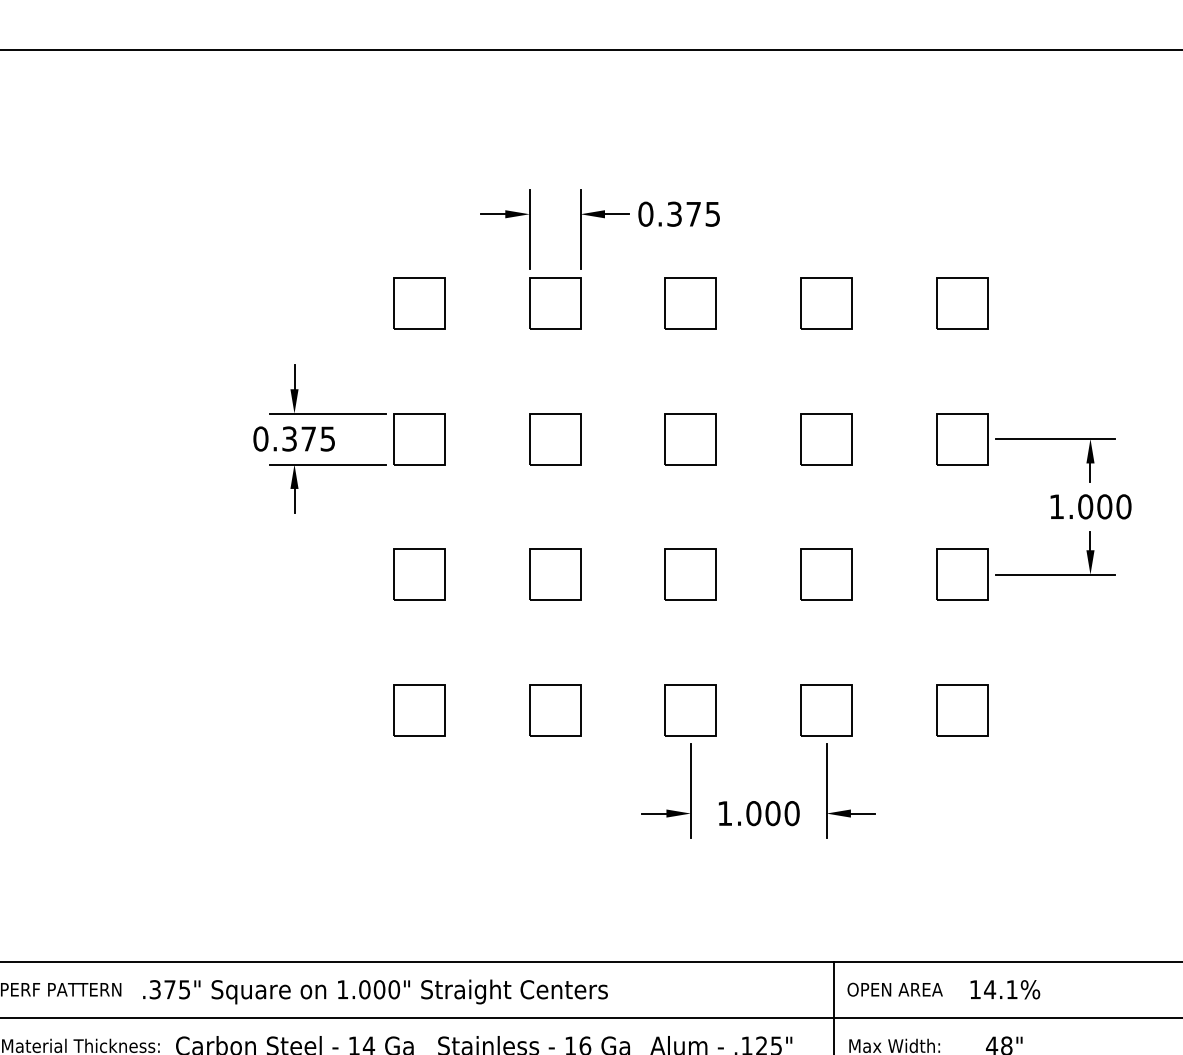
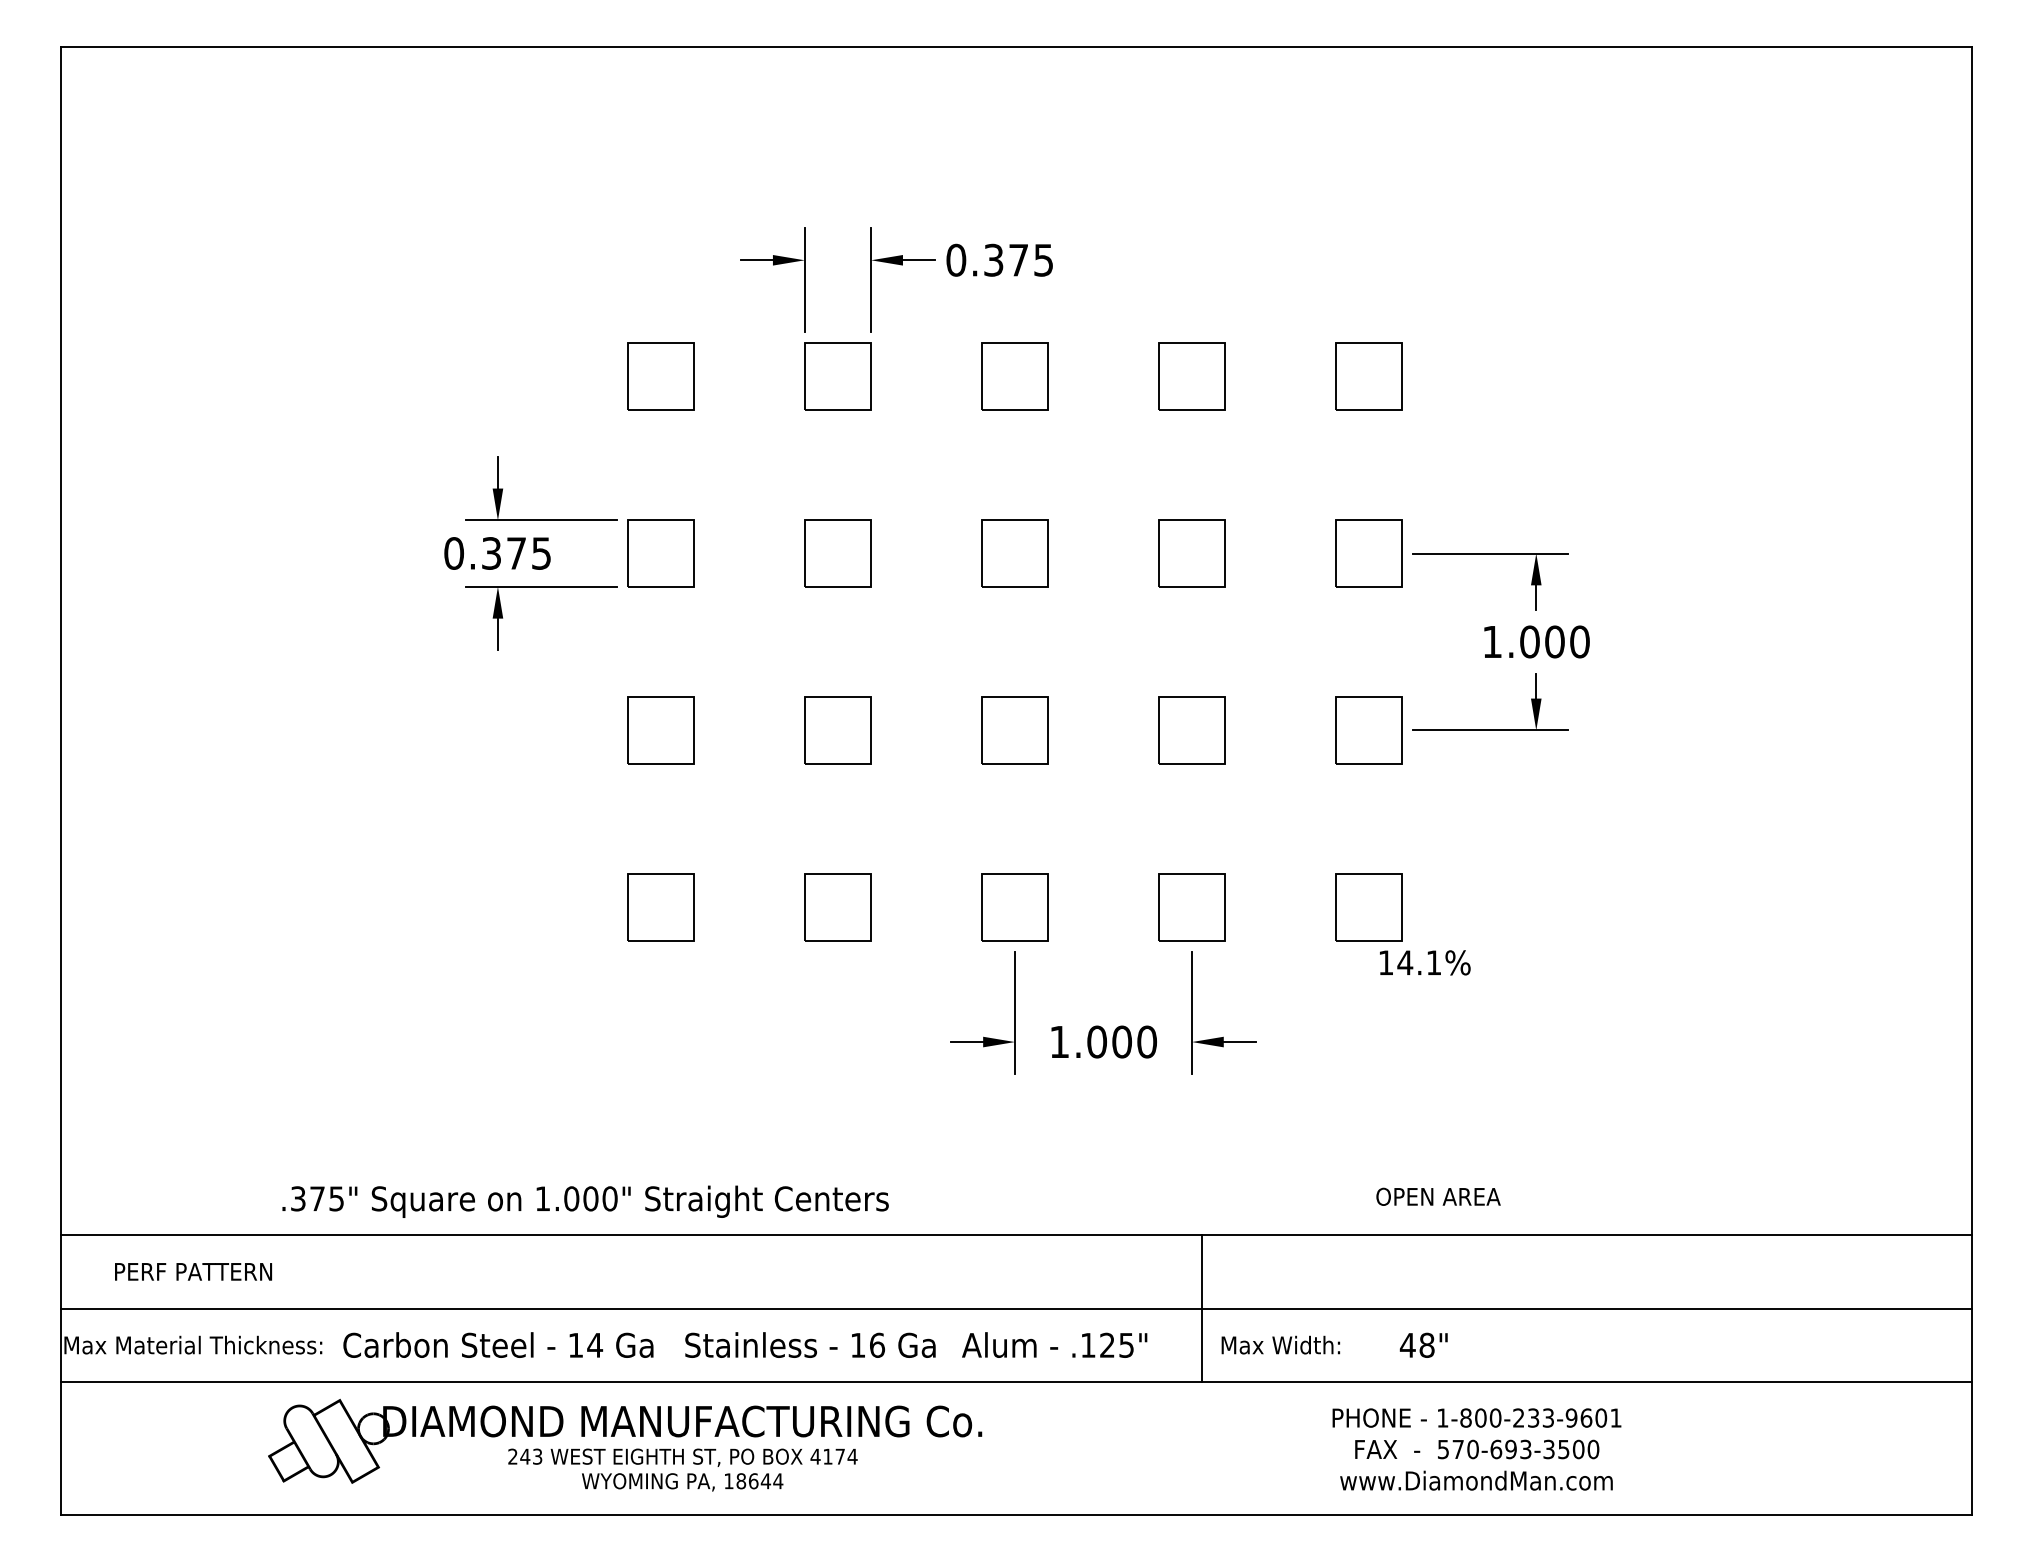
text: (895, 989) -> (1438, 1196), moved
text: (1005, 989) -> (1425, 962), moved
text: (375, 991) -> (585, 1201), moved

